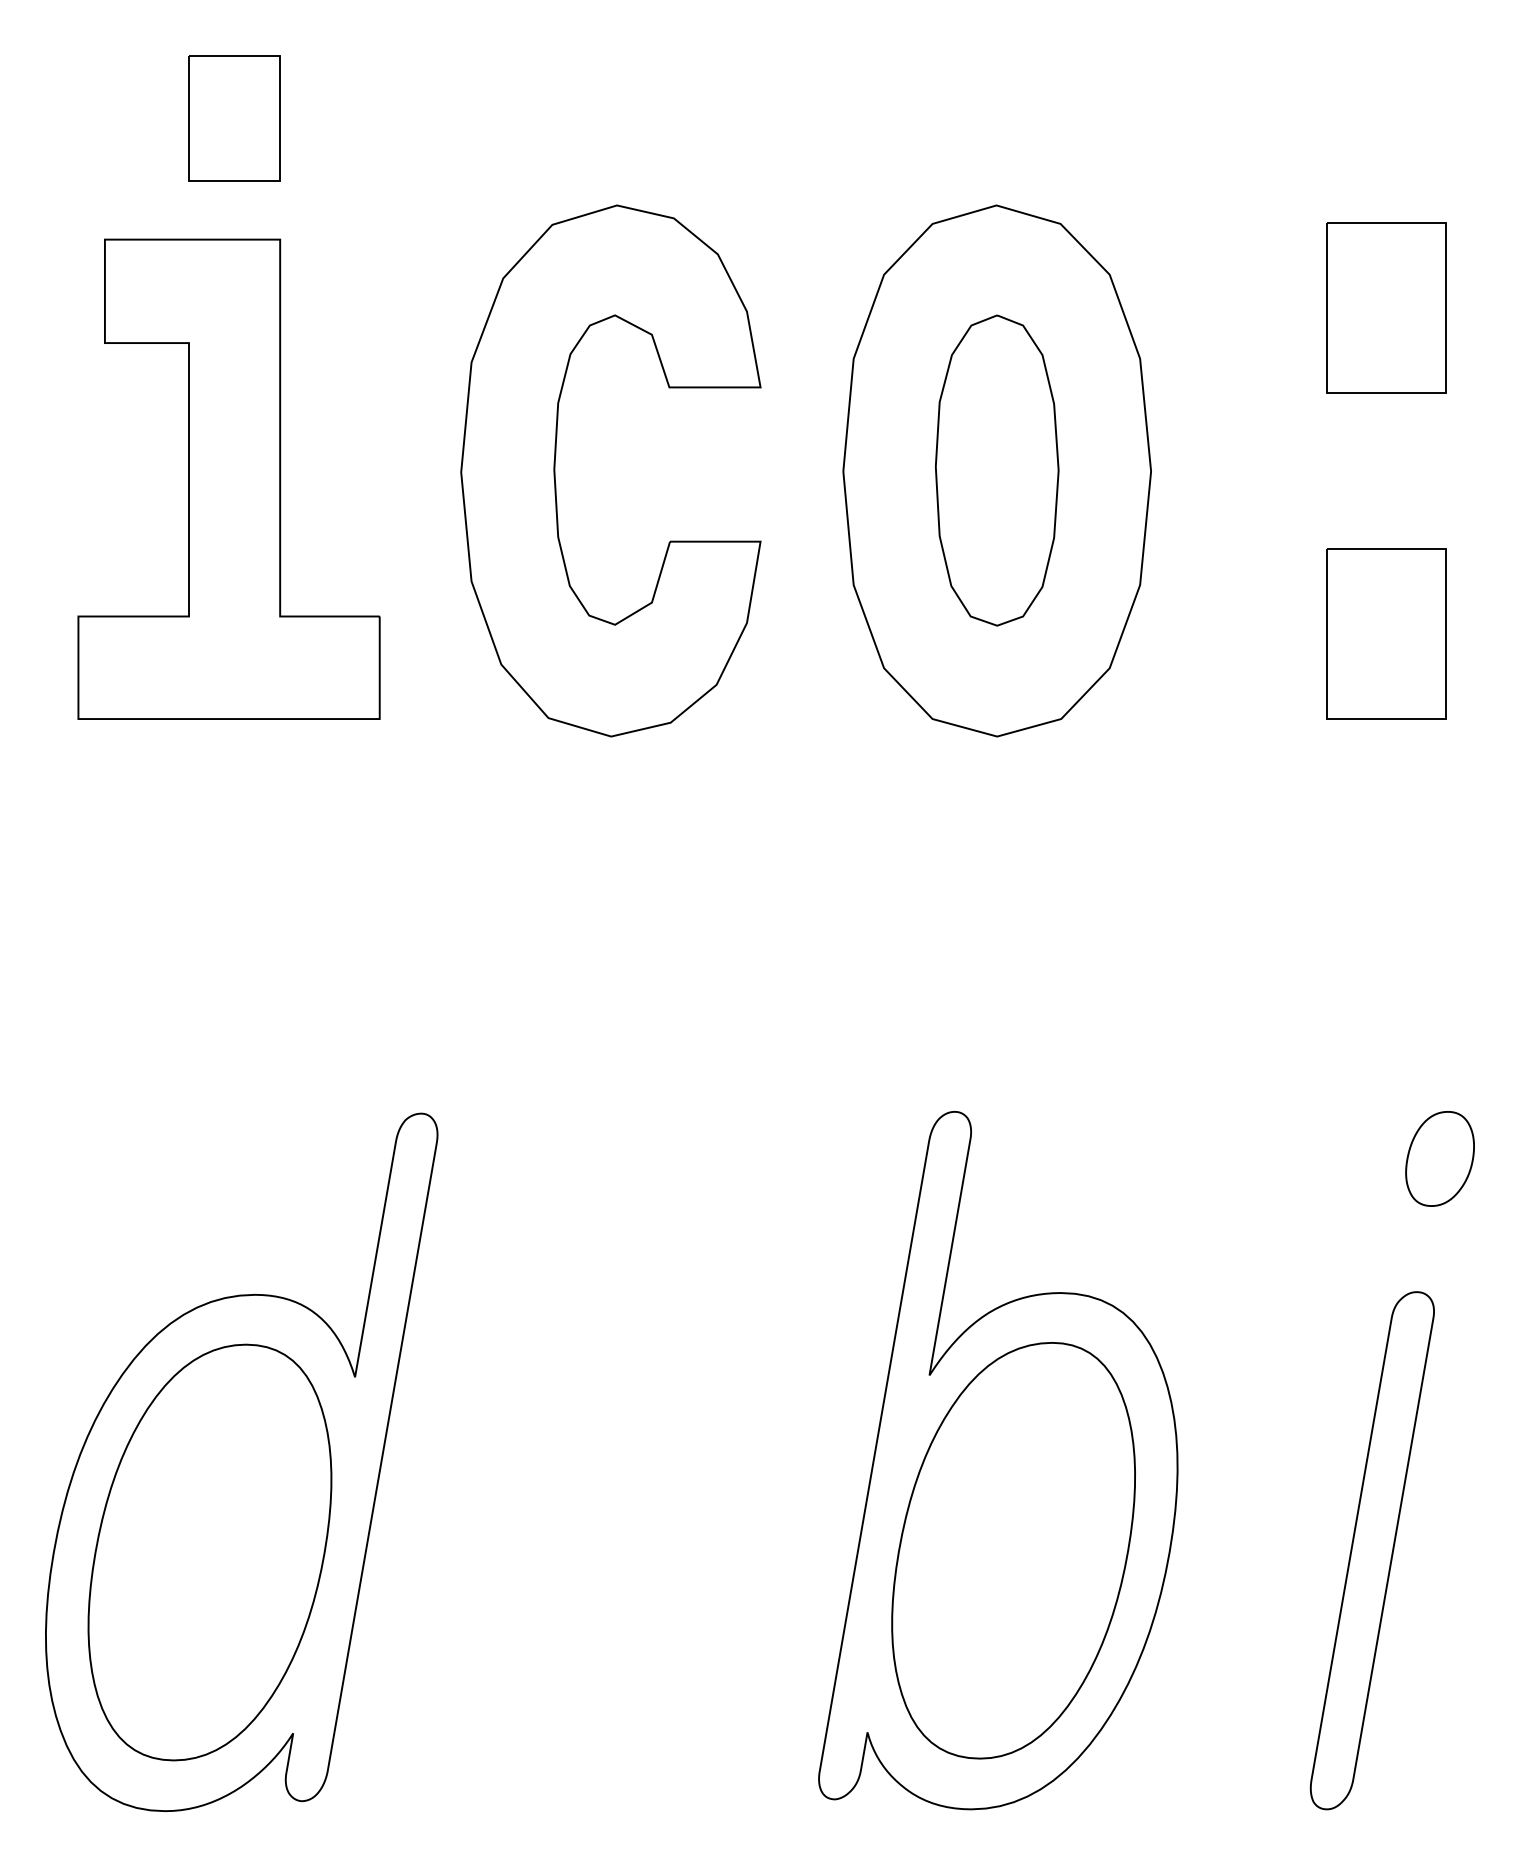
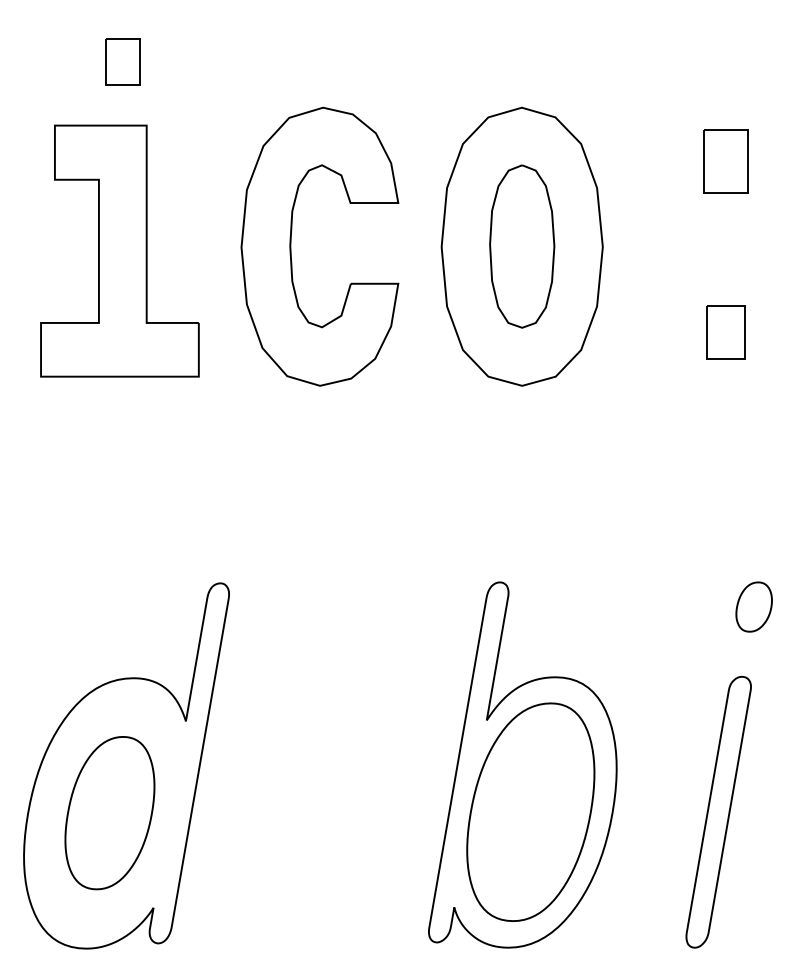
part: (233, 117) -> (122, 61), size x0.7
part: (1385, 308) -> (725, 161), size x0.7
part: (1385, 634) -> (725, 332), size x0.6
part: (209, 1551) -> (109, 812), size x0.7

